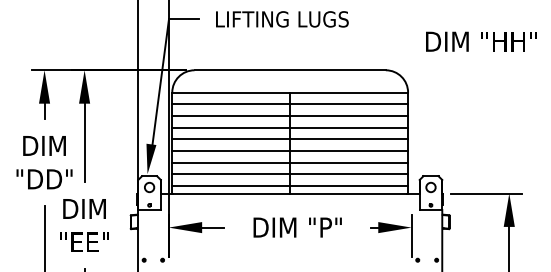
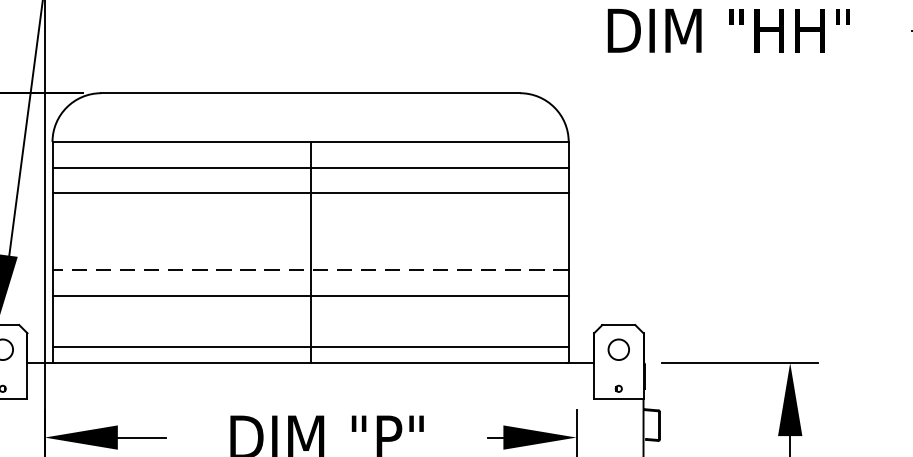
line: (290, 127) -> (311, 218), removed
line: (290, 139) -> (311, 244), removed
line: (290, 151) -> (311, 270), solid -> dashed
line: (290, 174) -> (311, 321), removed

